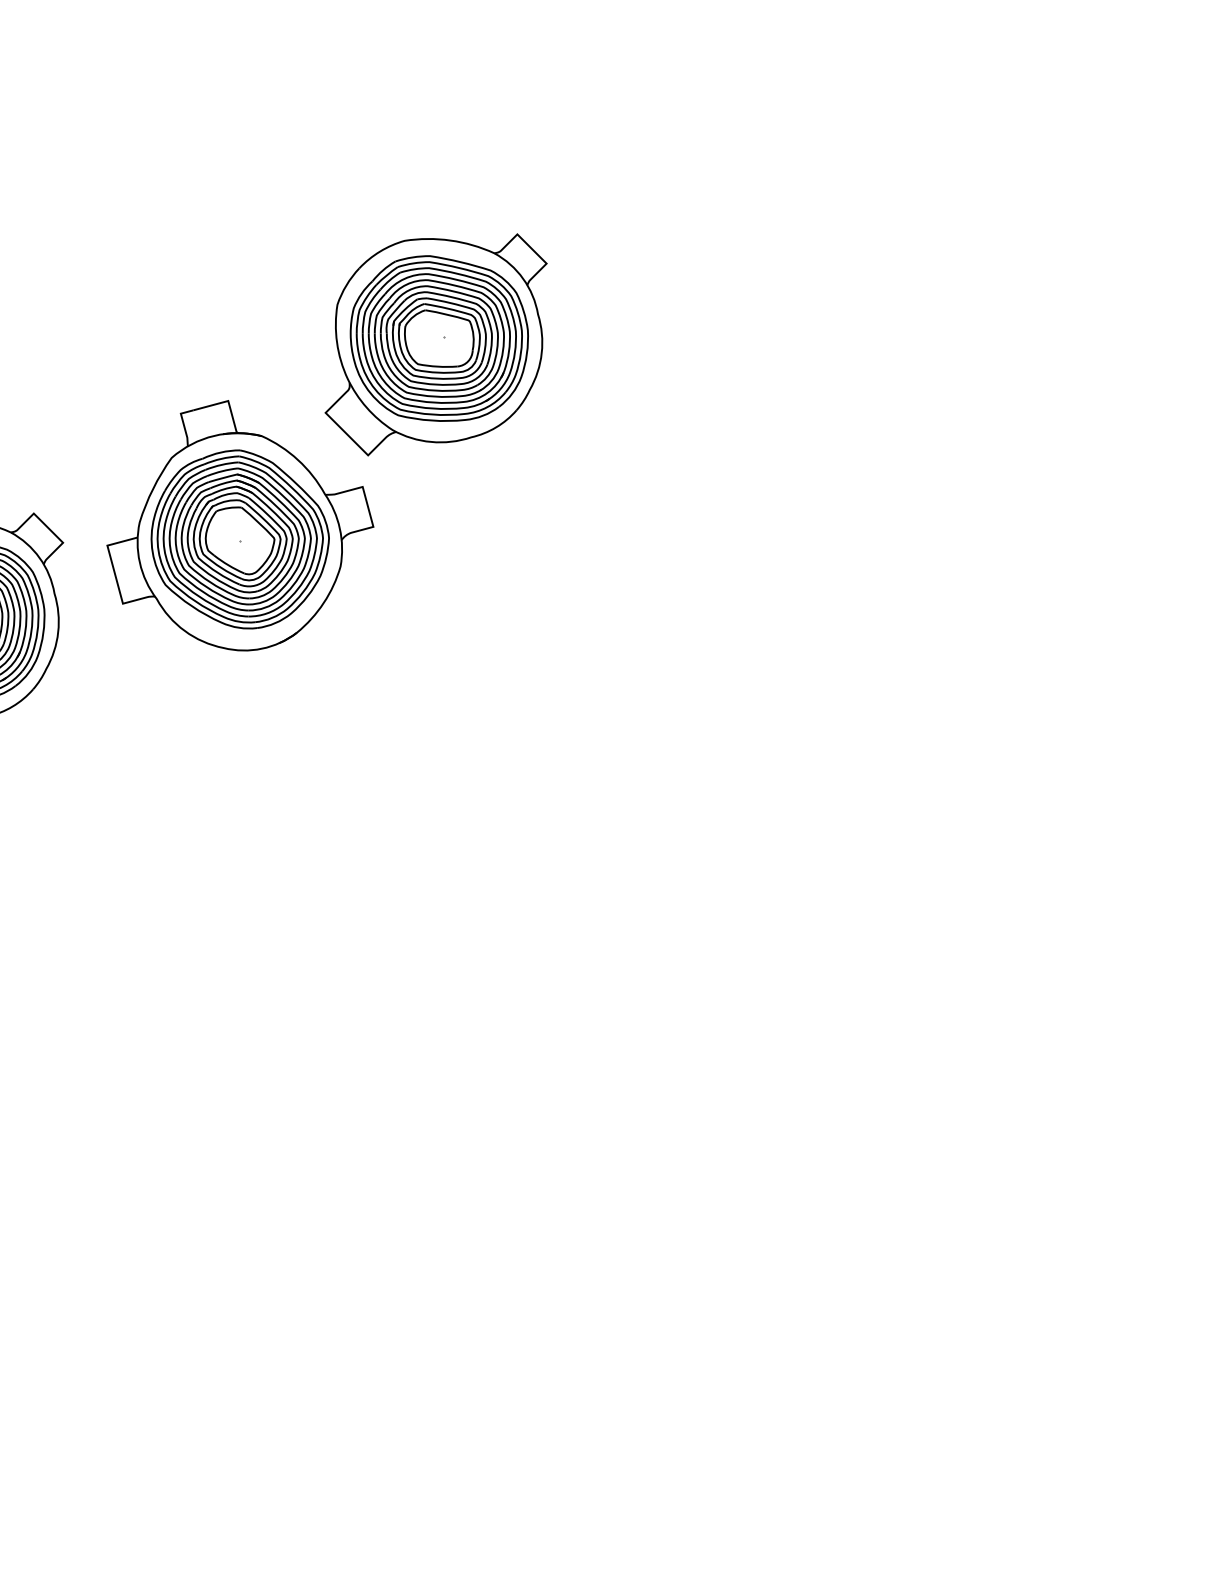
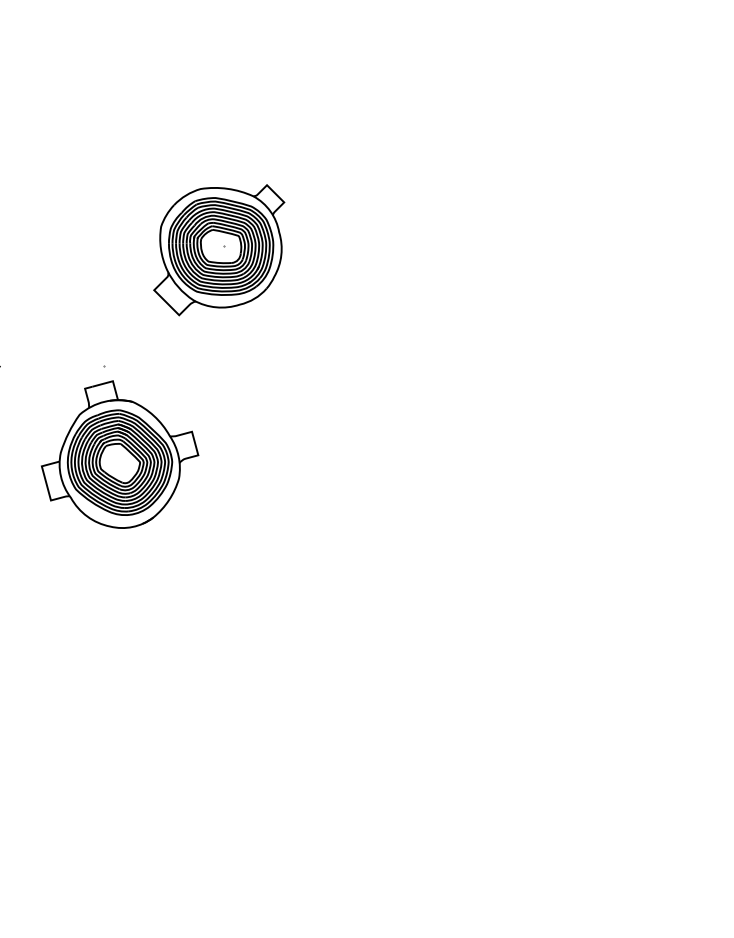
part: (241, 525) -> (120, 454), moved

